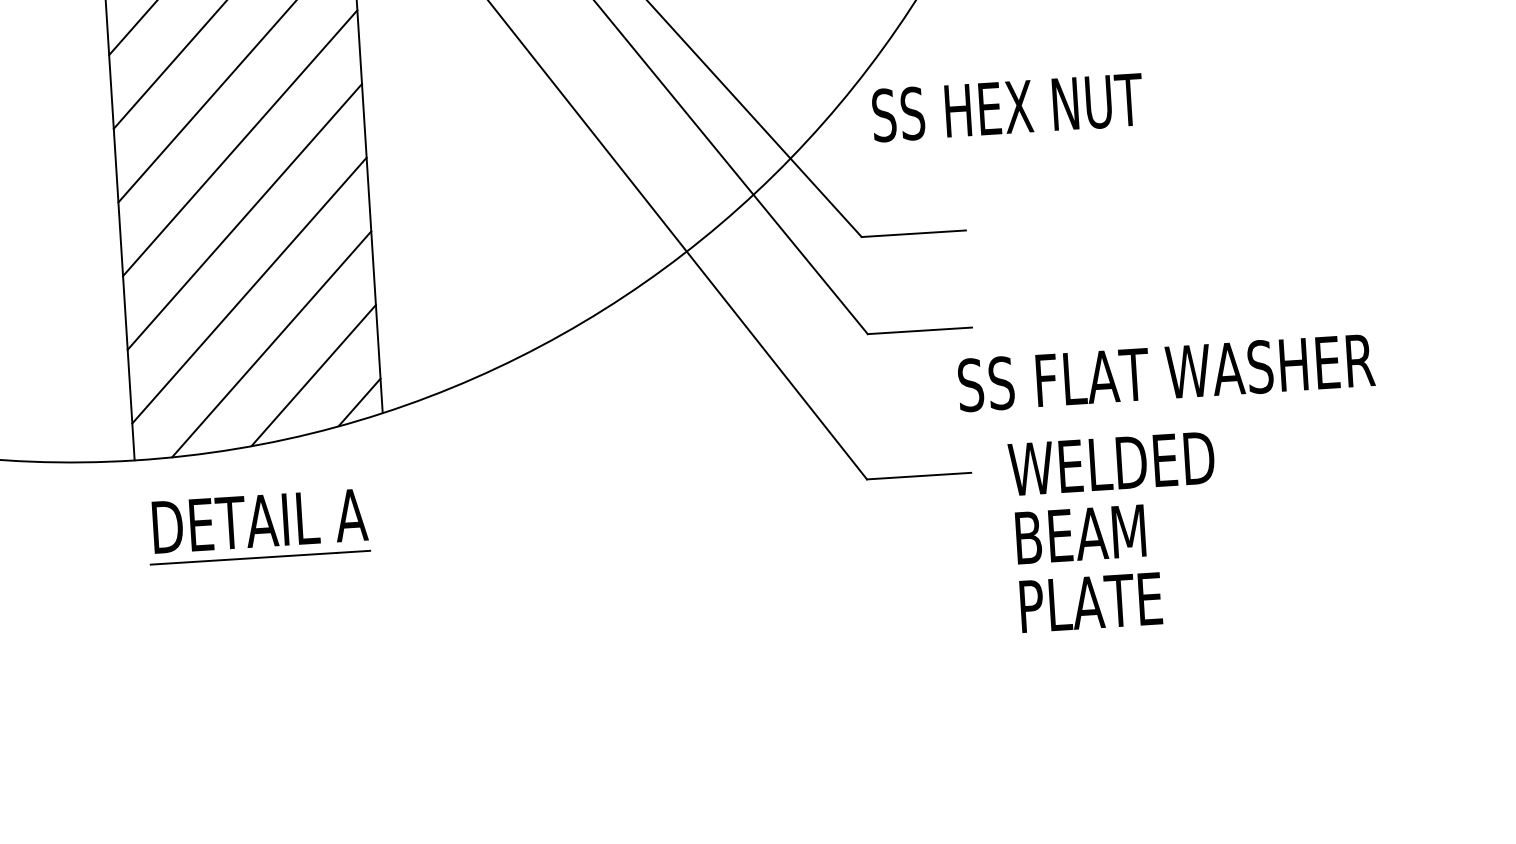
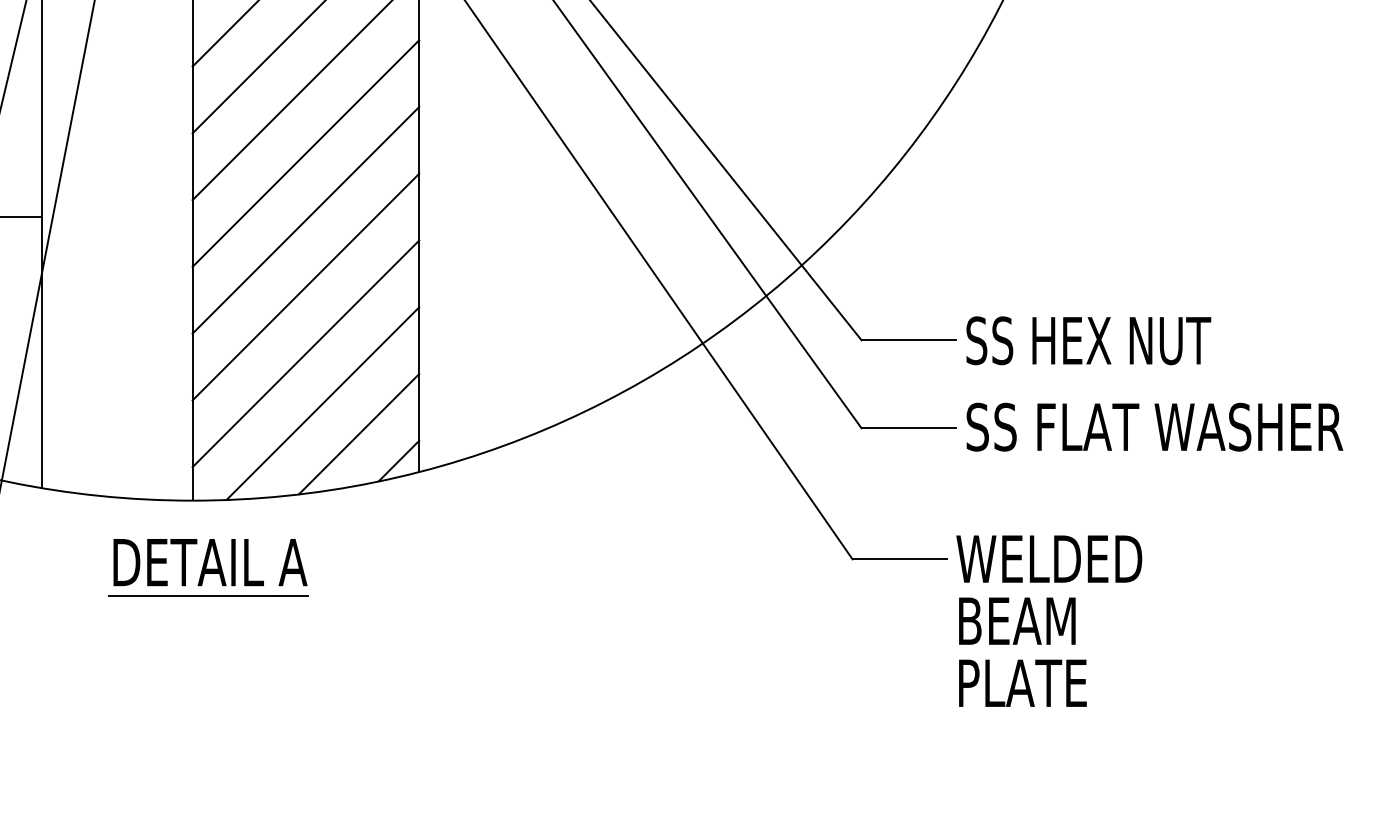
text: (1007, 107) -> (1088, 340), moved
text: (1165, 372) -> (1154, 426), moved
part: (258, 526) -> (208, 567), moved
text: (1116, 531) -> (1049, 620), moved

